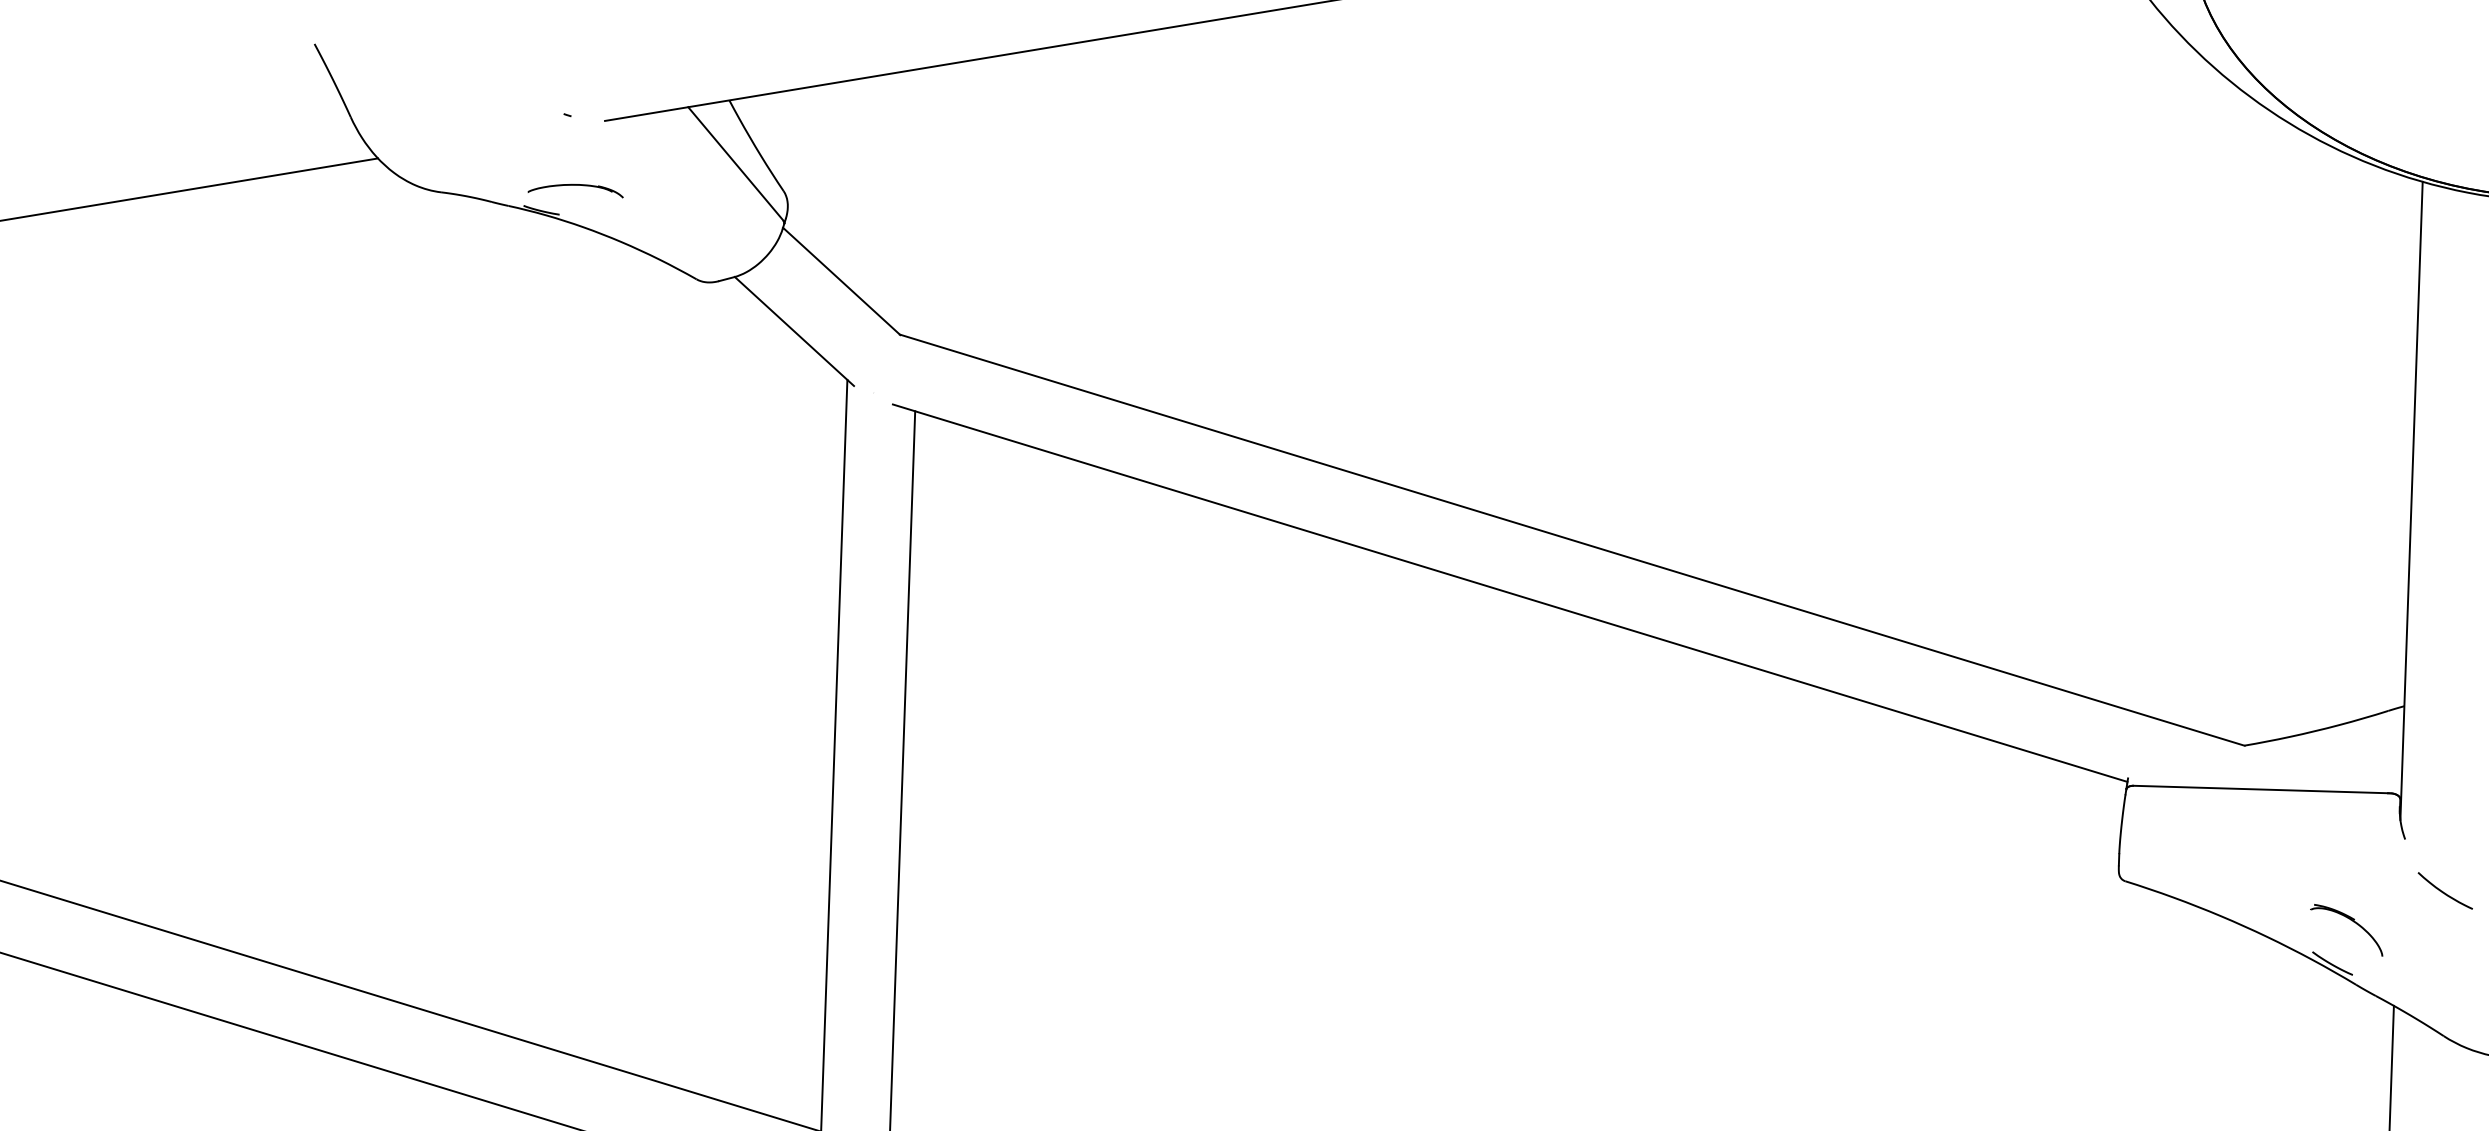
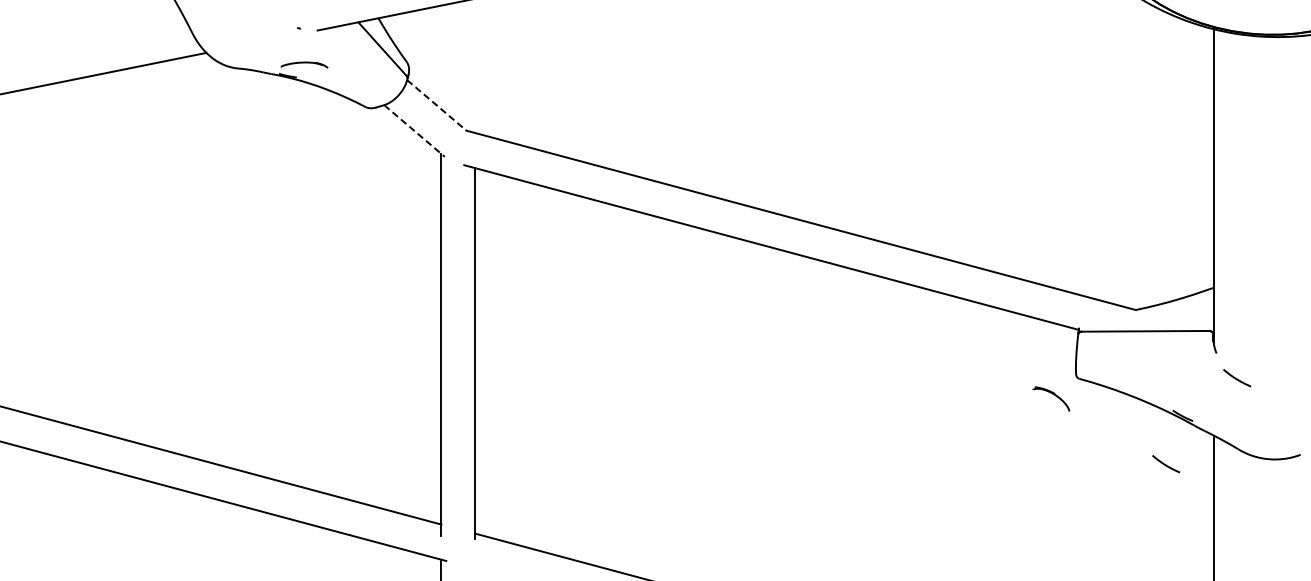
line: (842, 281) -> (437, 105), solid -> dashed
line: (794, 330) -> (414, 130), solid -> dashed
part: (2347, 928) -> (1051, 398), moved
curve: (2295, 1061) -> (1166, 464), added

